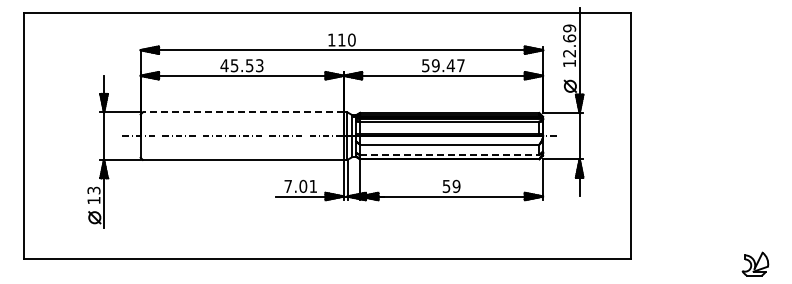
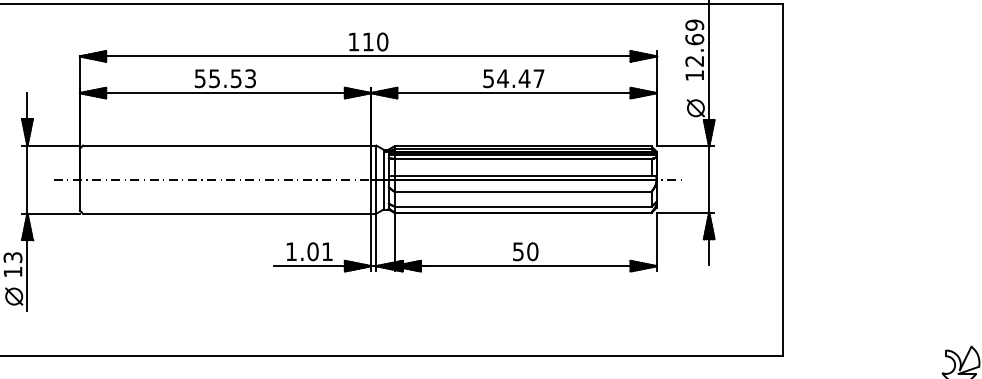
text: (224, 65) -> (200, 78), 45.53 -> 55.53
text: (435, 65) -> (502, 78), 59.47 -> 54.47
line: (242, 112) -> (225, 145), dashed -> solid
line: (449, 154) -> (522, 205), dashed -> solid
text: (287, 186) -> (290, 251), 7.01 -> 1.01
text: (456, 186) -> (532, 251), 59 -> 50

